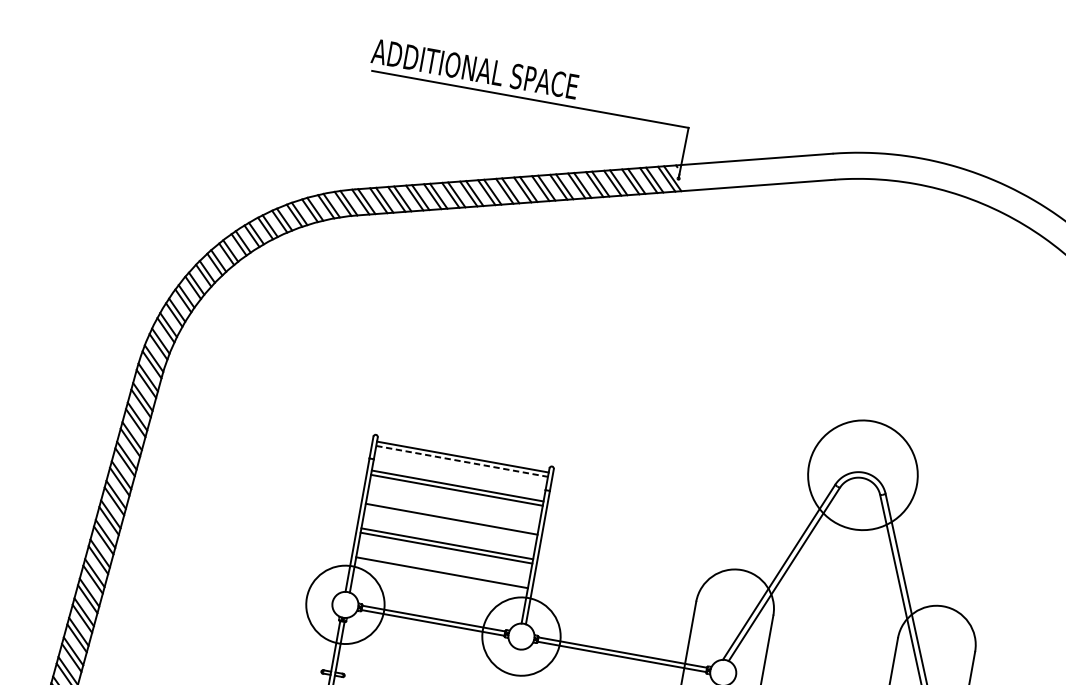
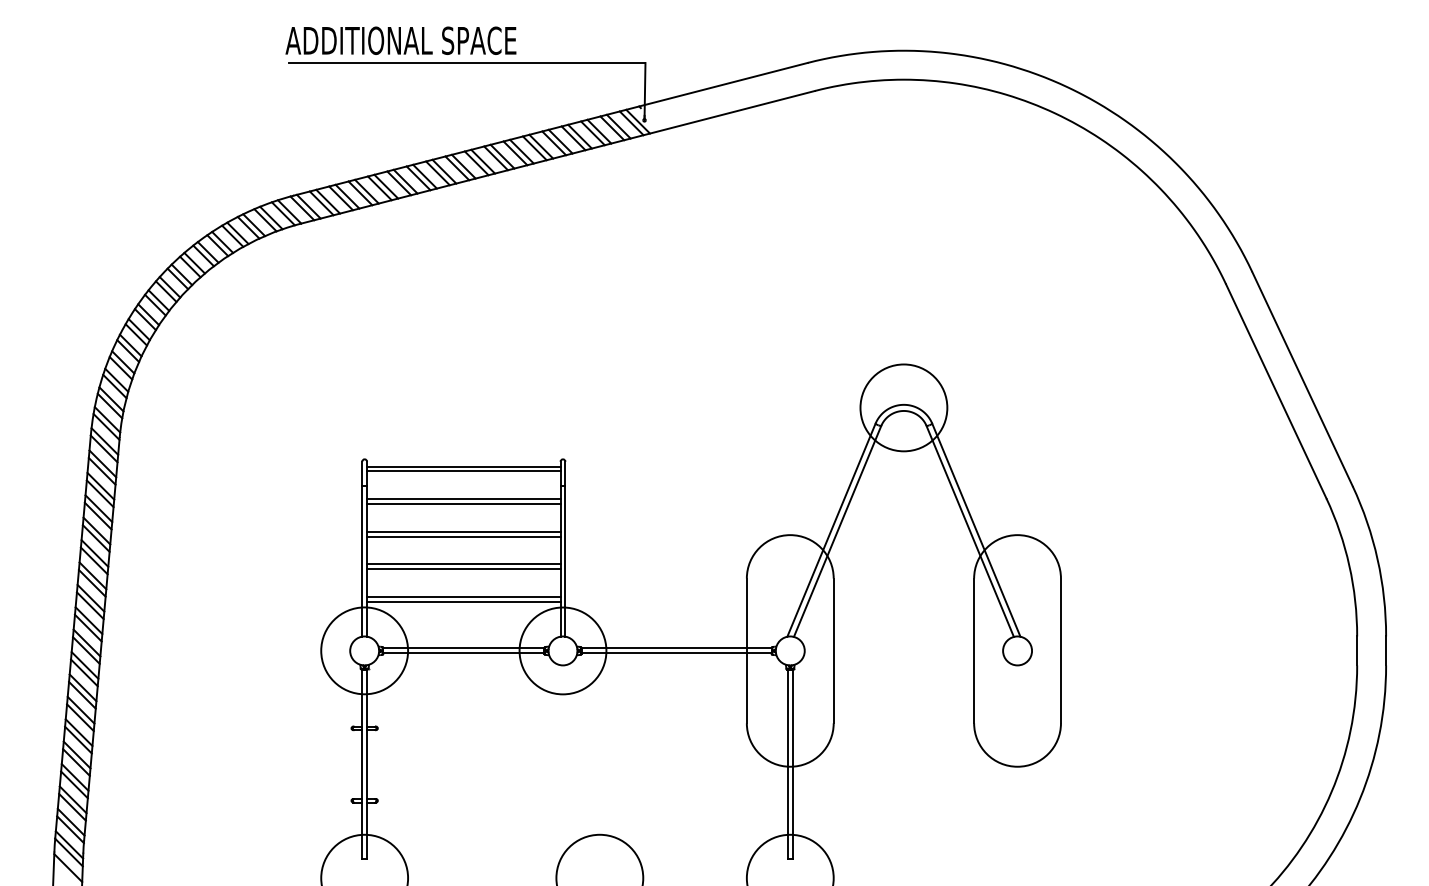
line: (461, 461) -> (463, 471), dashed -> solid
circle: (862, 474) -> (903, 407), size x0.71
line: (452, 514) -> (463, 531), added
line: (441, 576) -> (463, 601), added

